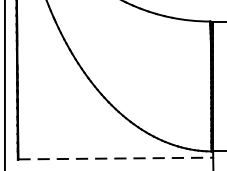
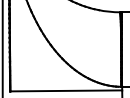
line: (116, 157) -> (66, 90), dashed -> solid

